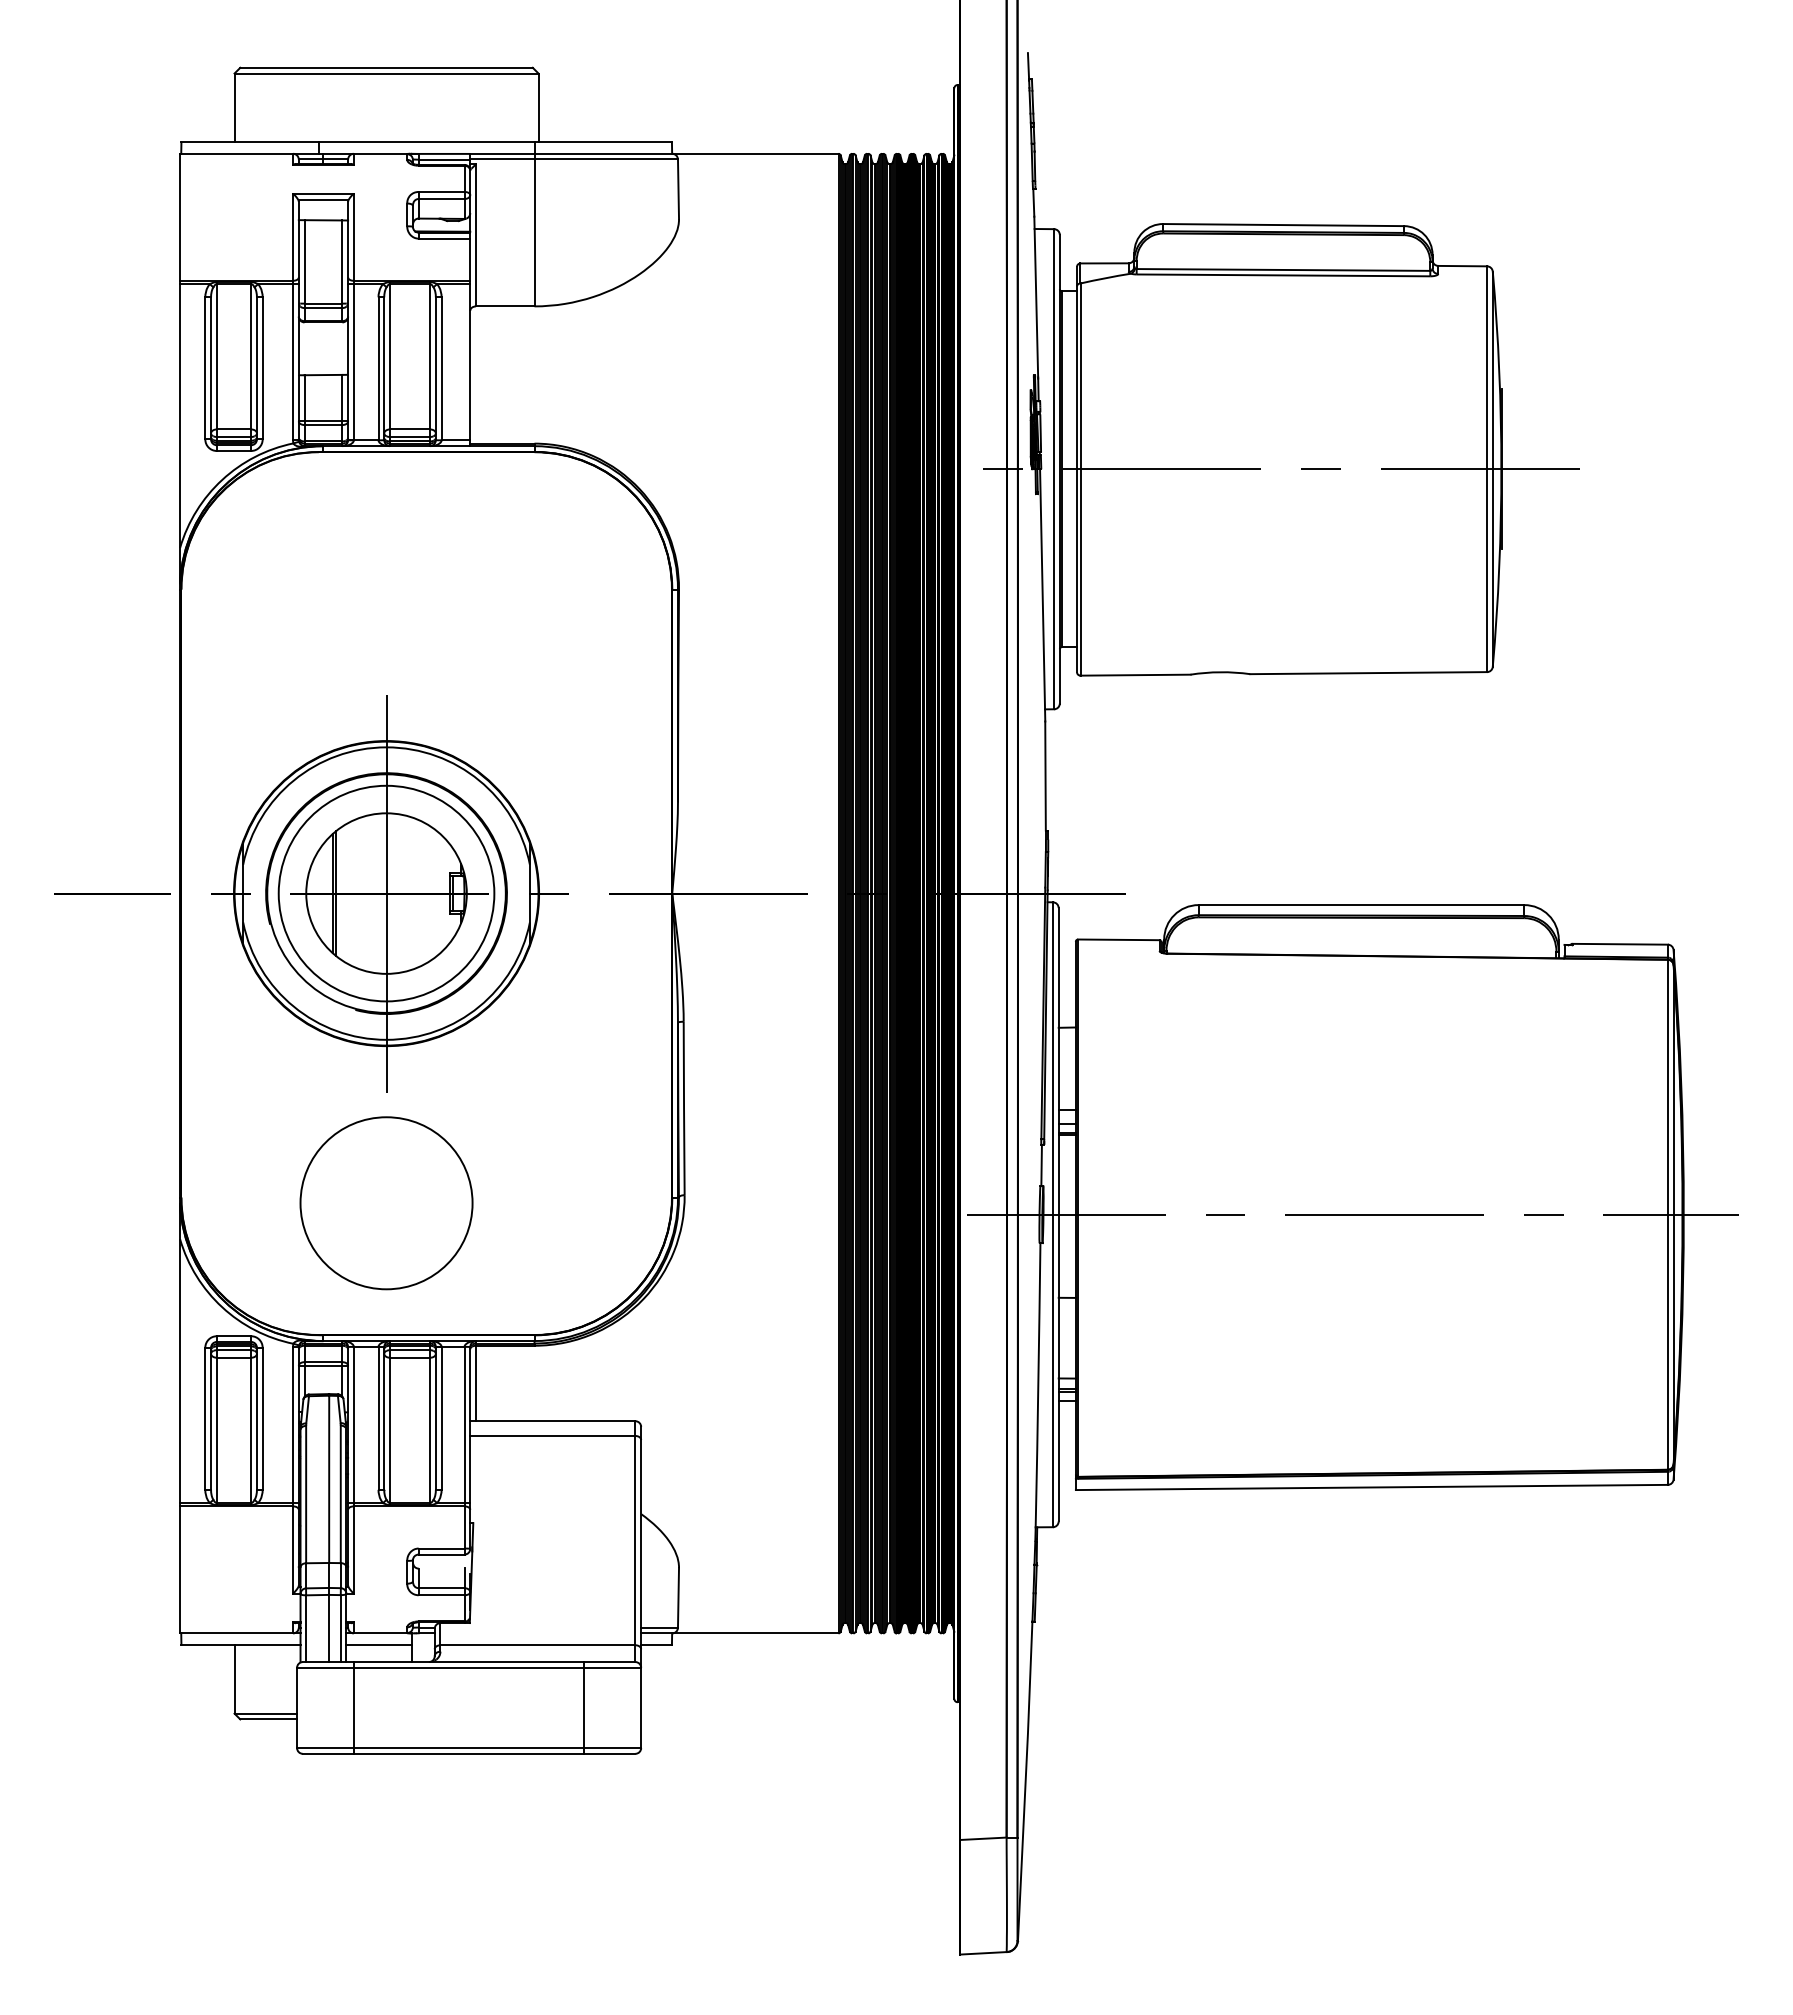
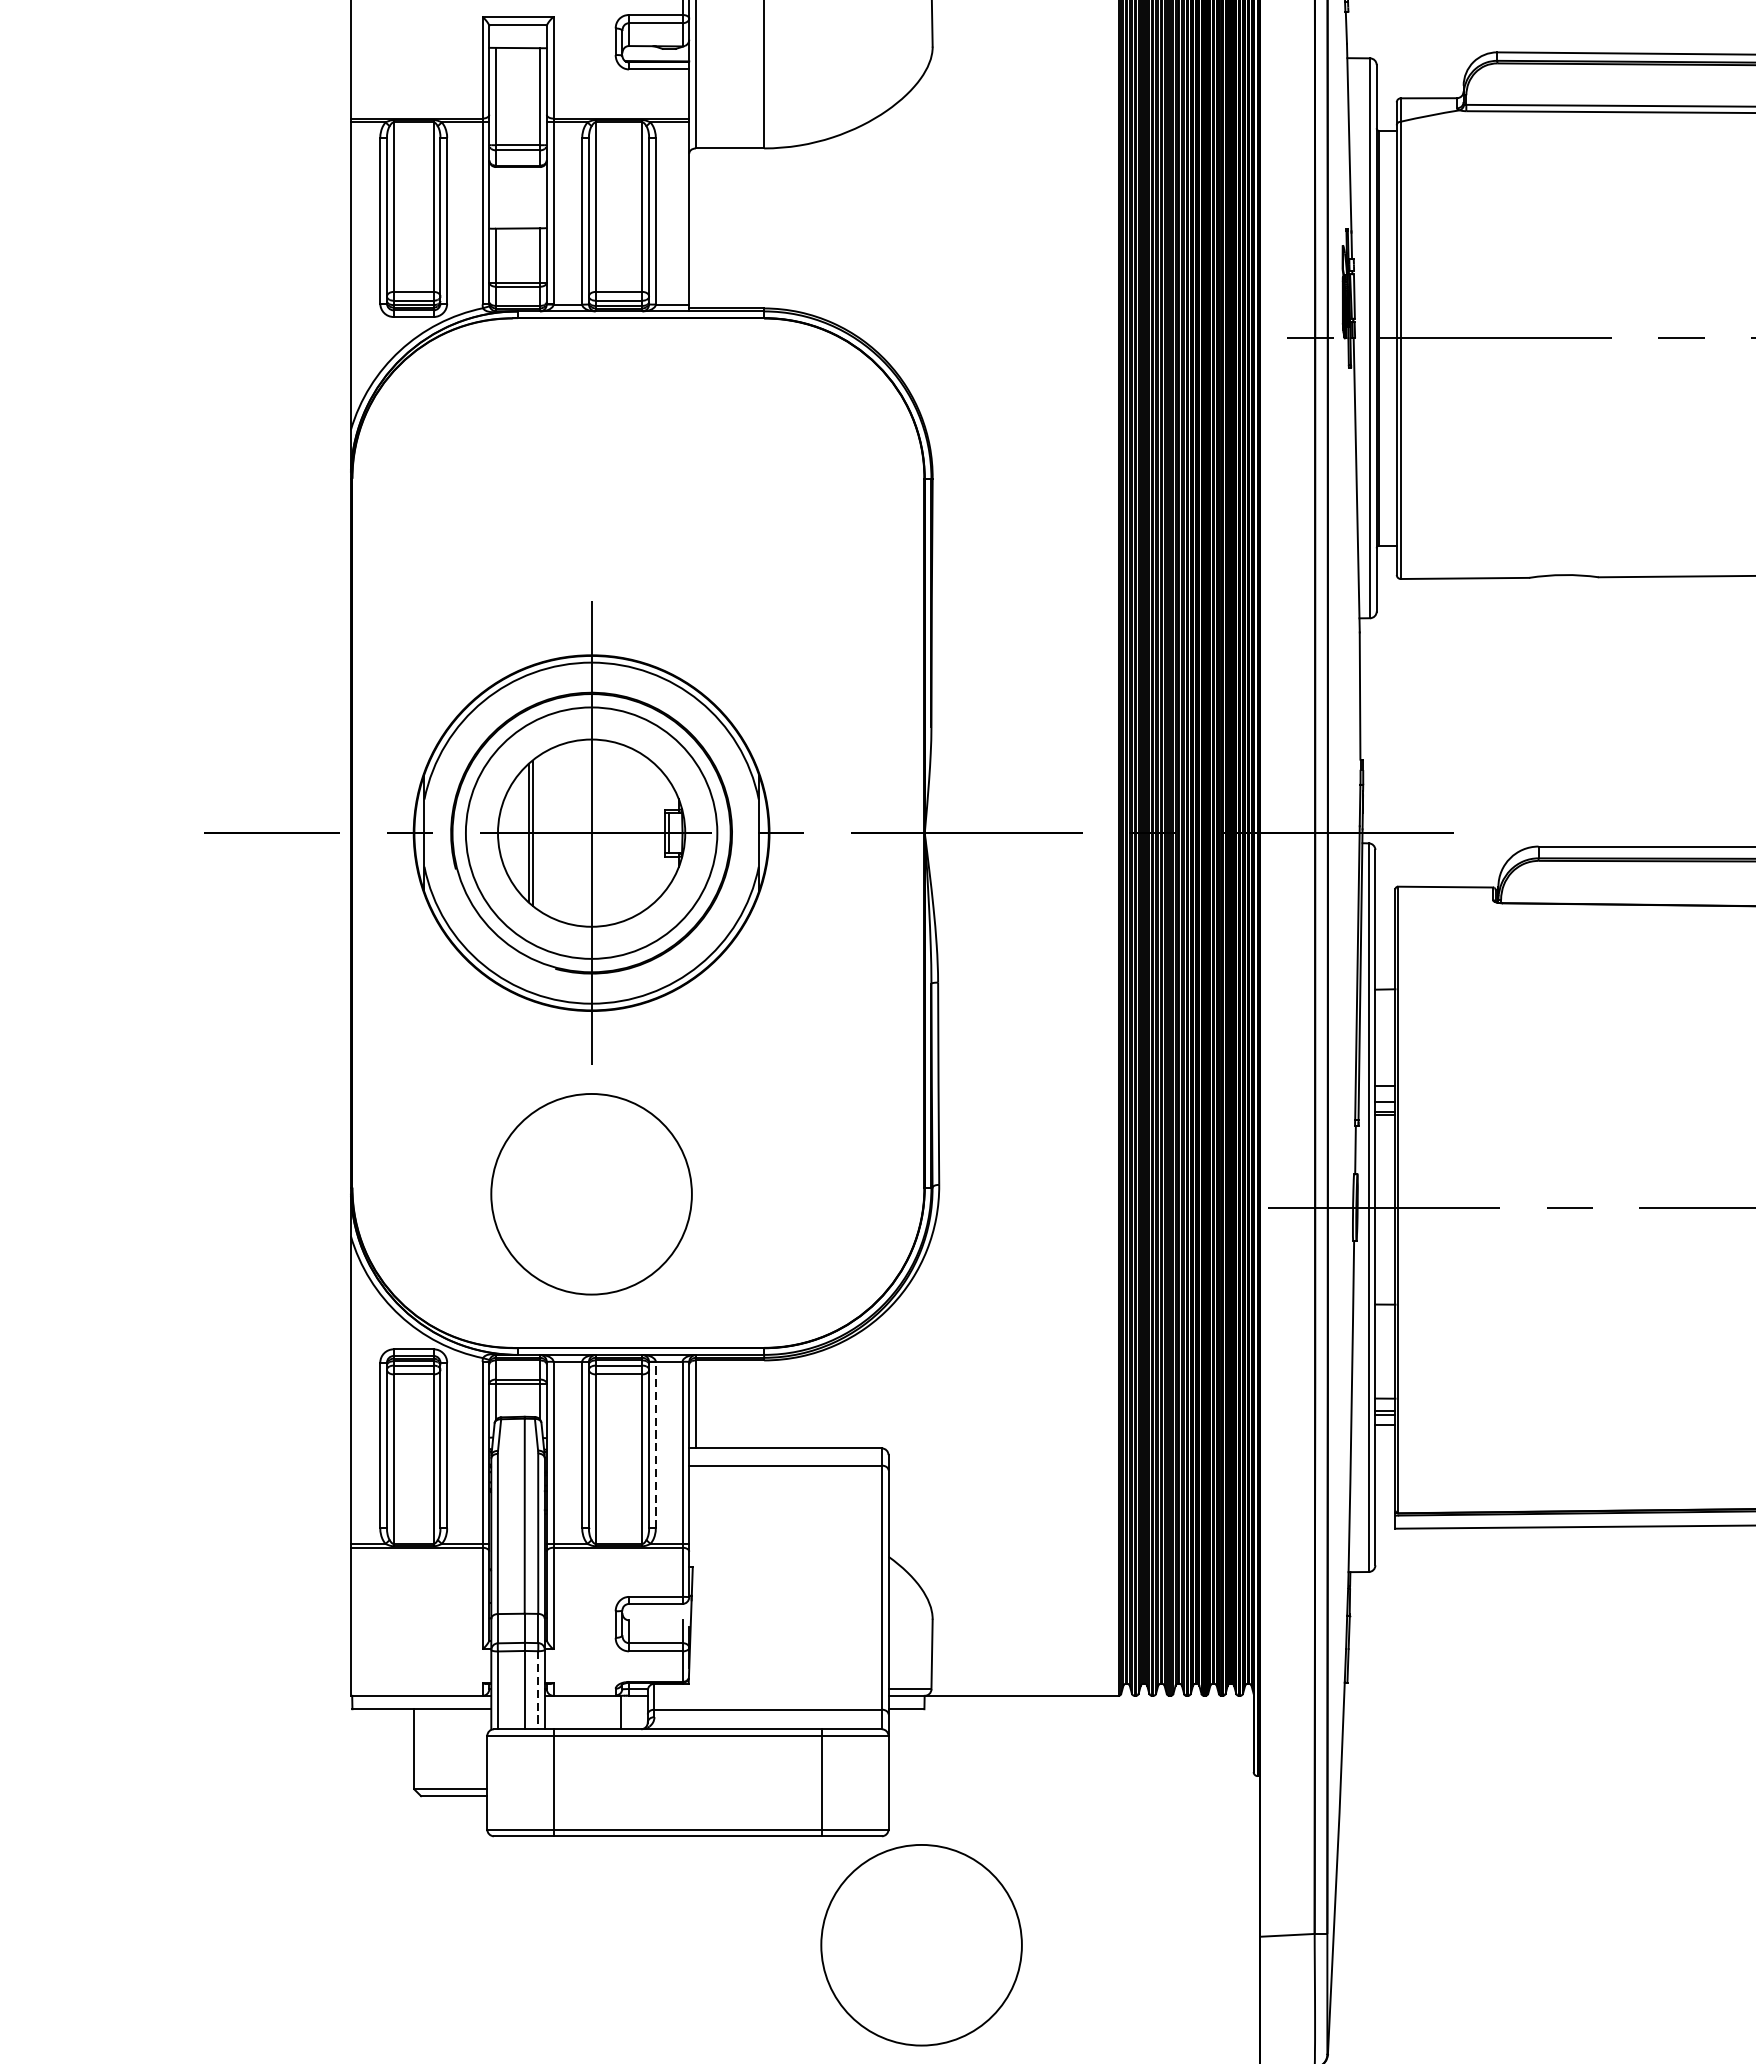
line: (441, 1417) -> (655, 1444), solid -> dashed
line: (340, 1629) -> (537, 1691), solid -> dashed
line: (378, 1644) -> (582, 1708), removed
circle: (669, 1847) -> (921, 1945), added

